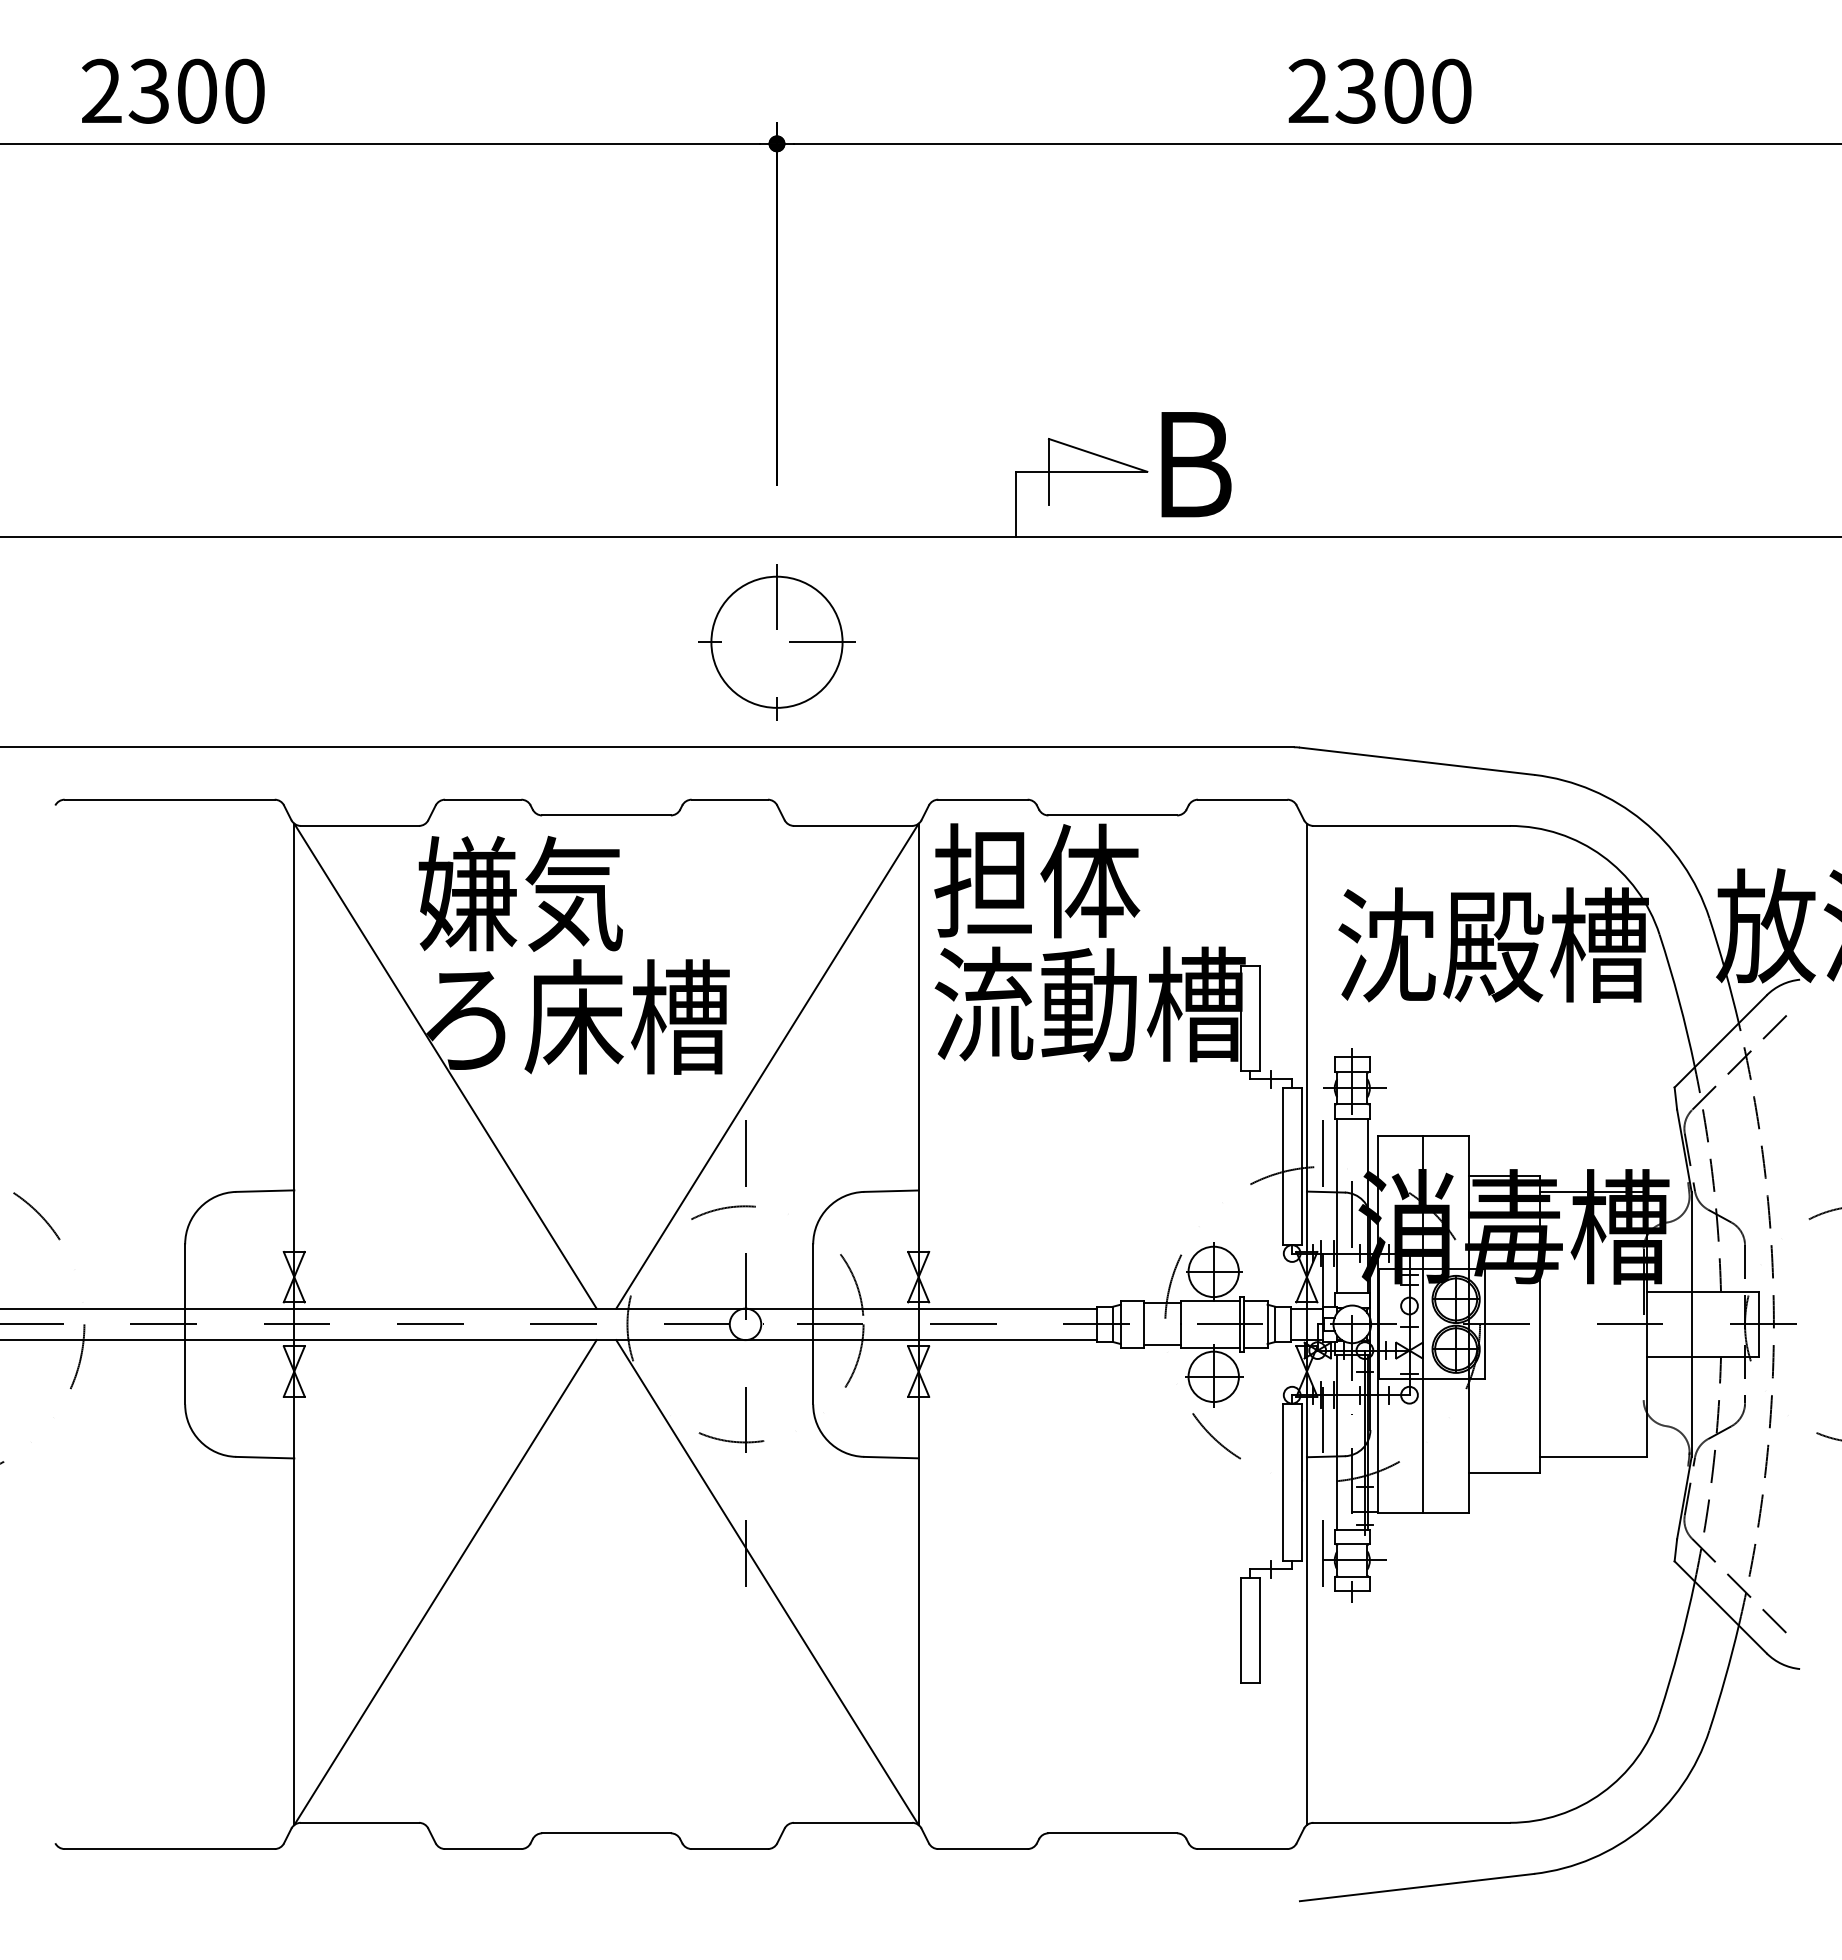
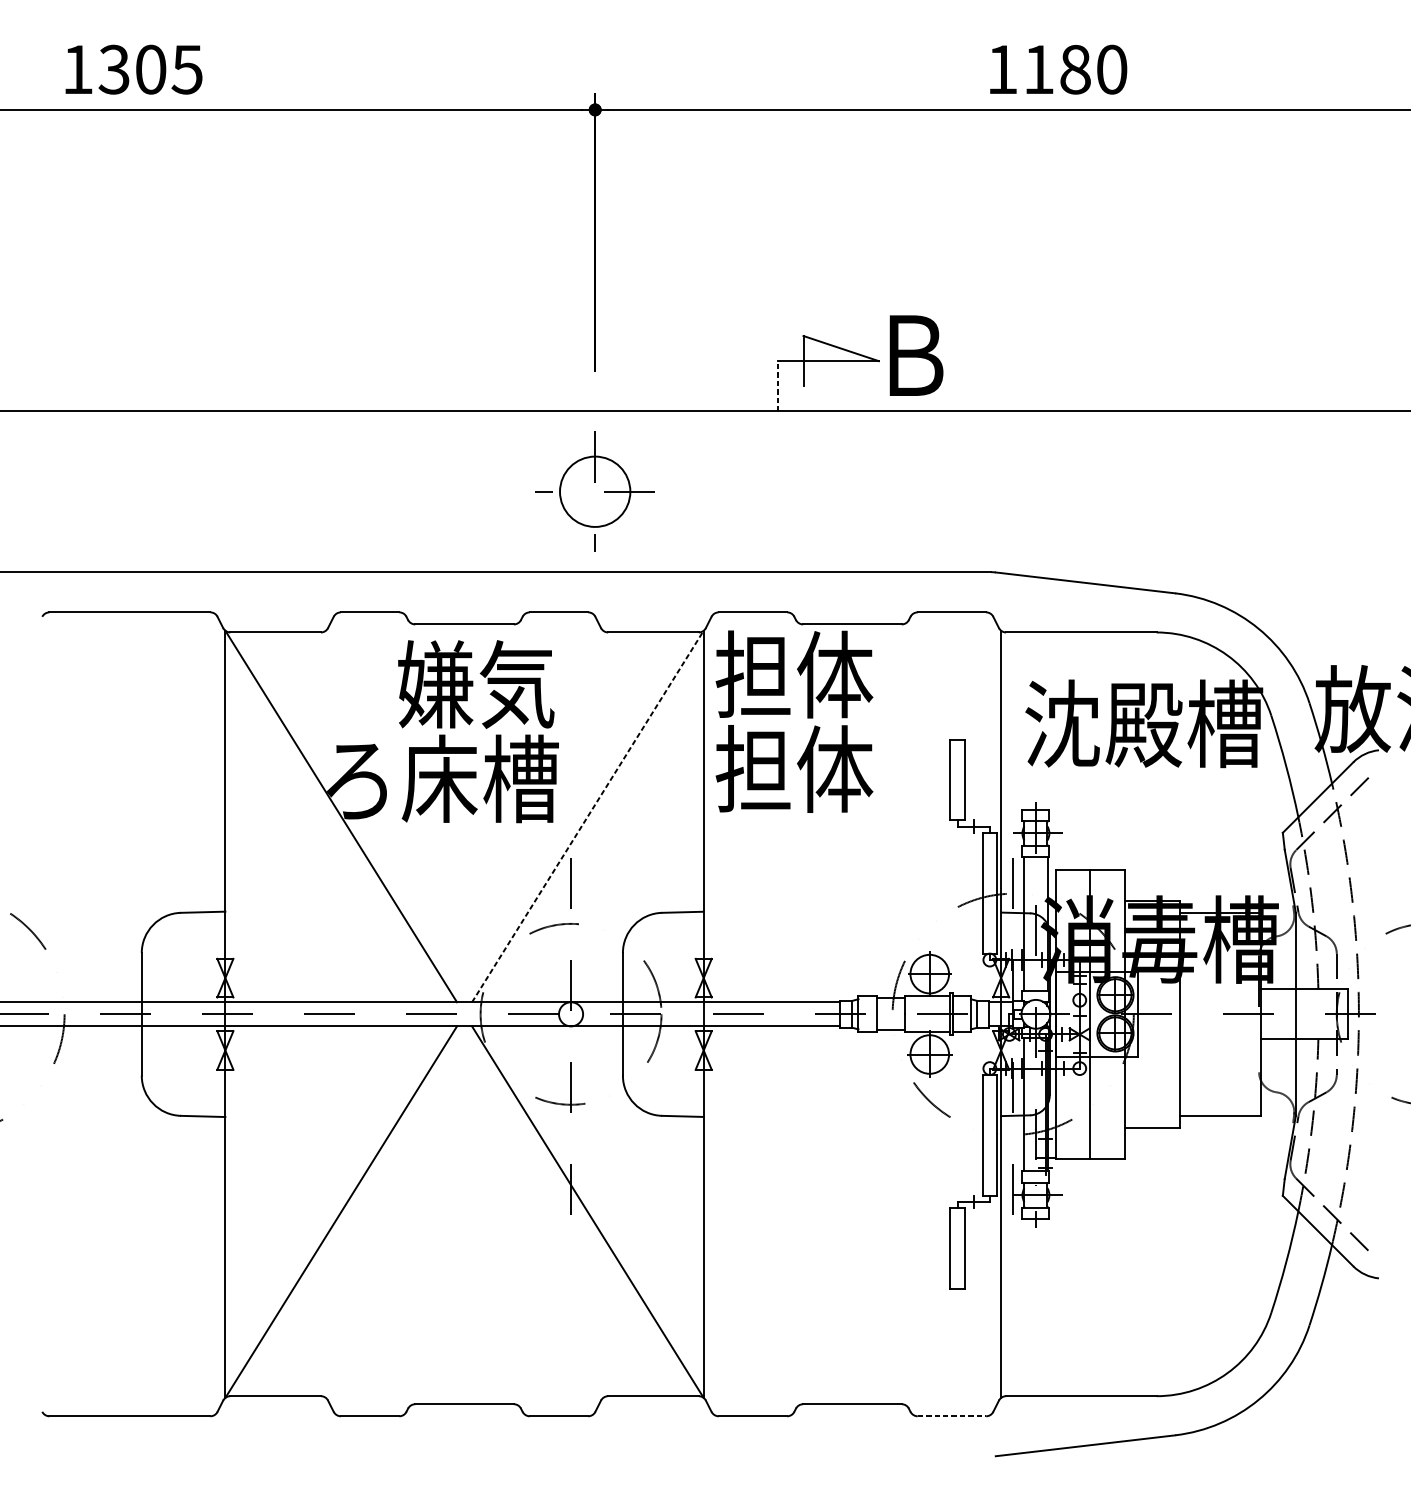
text: (173, 90) -> (132, 69), 2300 -> 1305
text: (1356, 90) -> (1039, 69), 2300 -> 1180
line: (1016, 504) -> (778, 386), solid -> dashed
circle: (776, 641) -> (594, 491), size x0.7
text: (520, 893) -> (476, 684), moved
text: (1089, 1004) -> (834, 769), 流動槽 -> 担体
line: (767, 1066) -> (587, 816), solid -> dashed
line: (1242, 1849) -> (951, 1416), solid -> dashed

